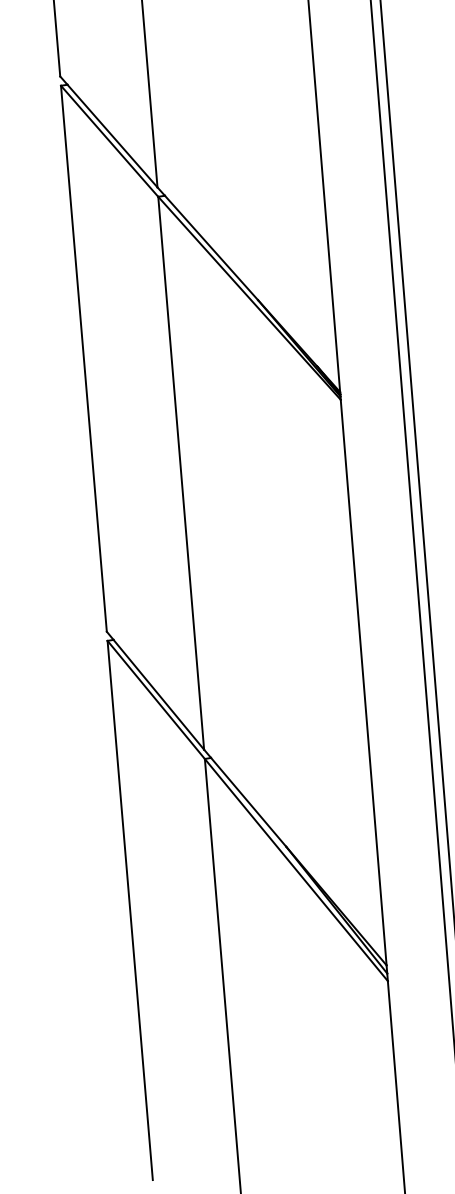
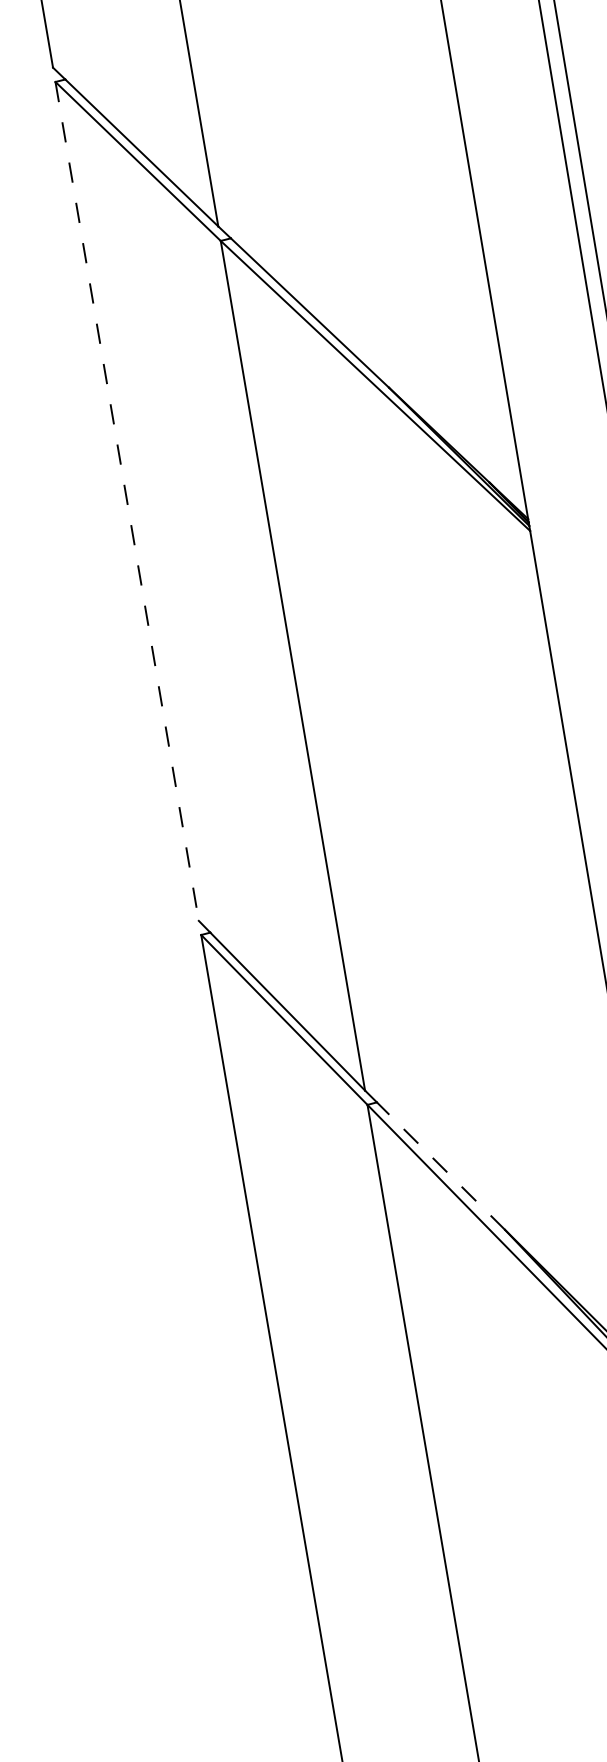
line: (83, 358) -> (126, 501), solid -> dashed
line: (248, 801) -> (440, 1164), solid -> dashed

